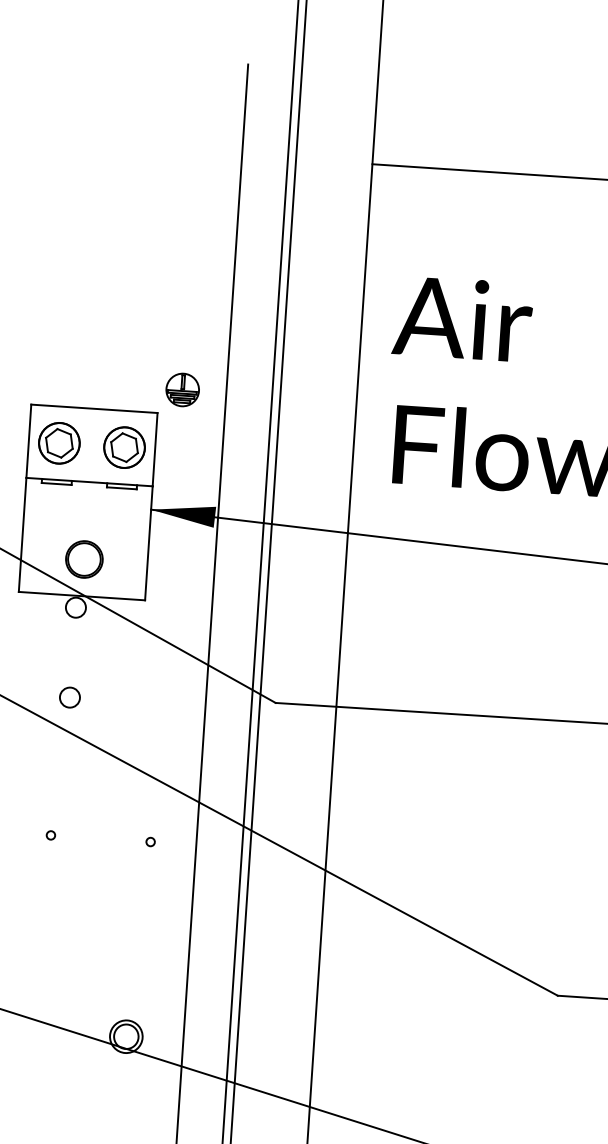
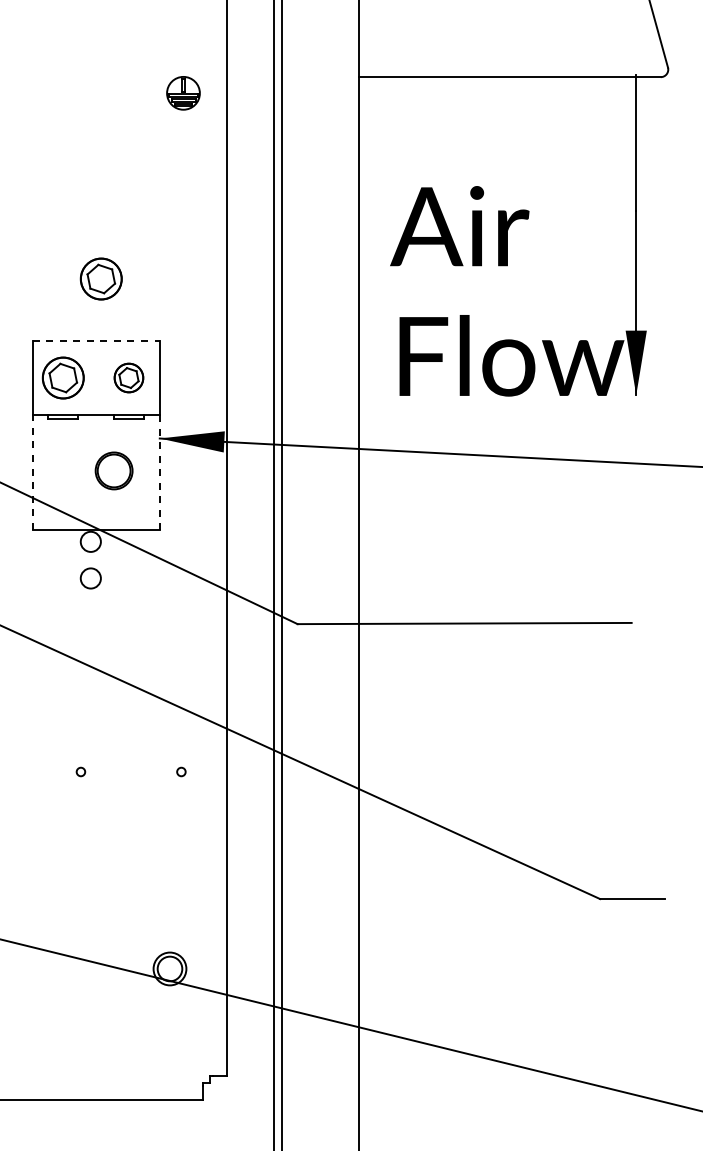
part: (102, 346) -> (100, 278), added
part: (182, 390) -> (183, 93), moved
line: (94, 409) -> (96, 341), solid -> dashed
part: (124, 447) -> (128, 377), size x0.7
line: (22, 534) -> (32, 471), solid -> dashed
line: (148, 543) -> (159, 472), solid -> dashed
part: (83, 559) -> (113, 470), moved
circle: (69, 697) -> (90, 578), moved

